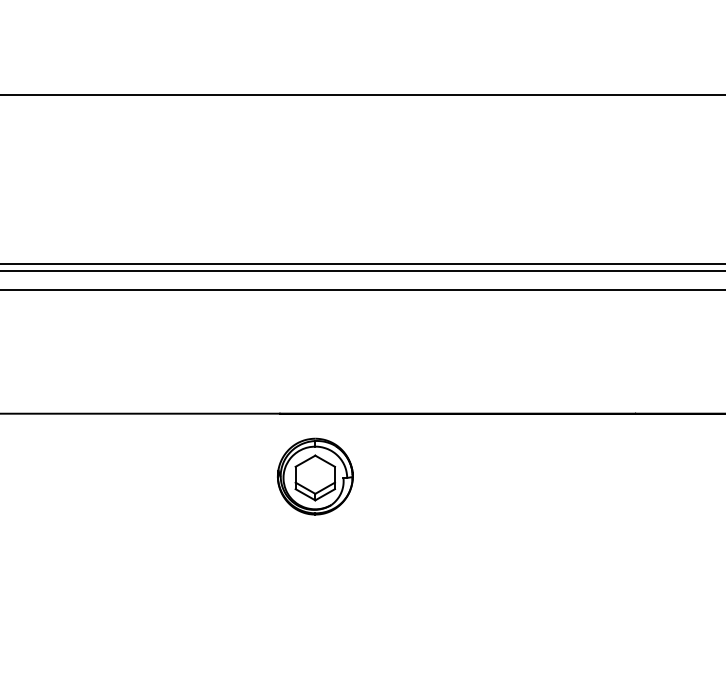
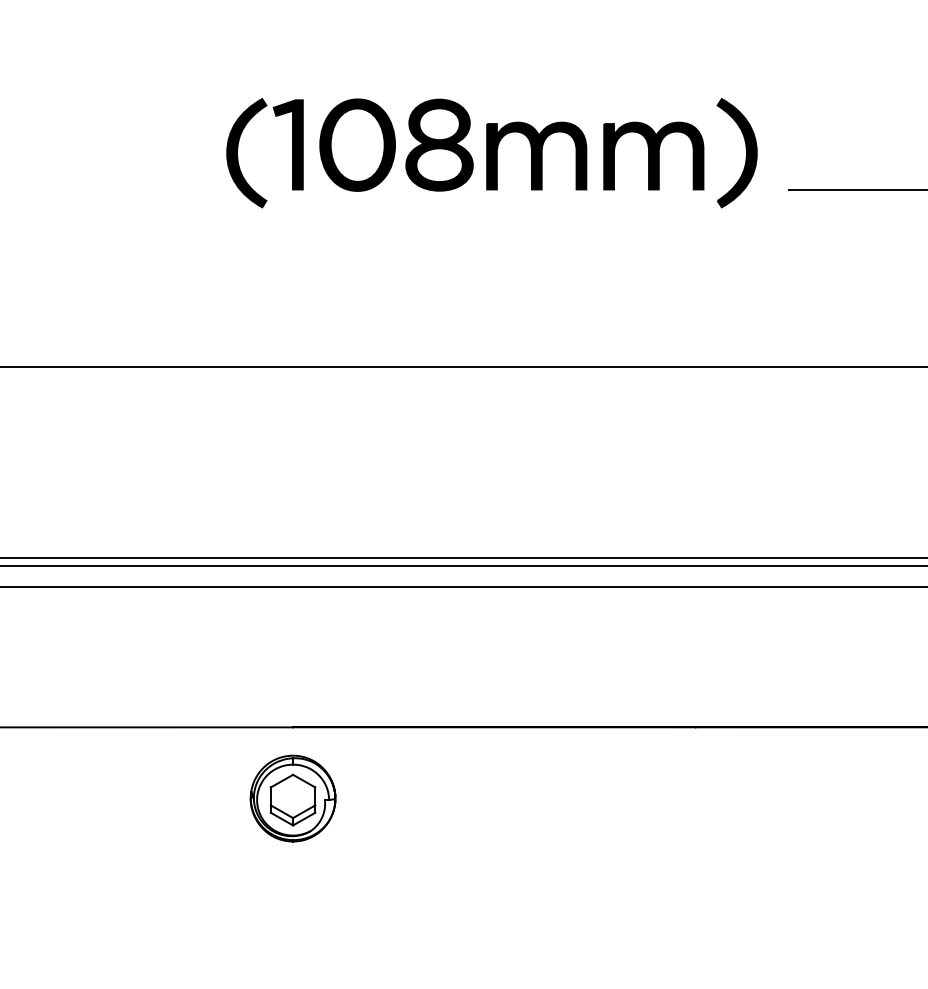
part: (314, 476) -> (292, 798), moved

